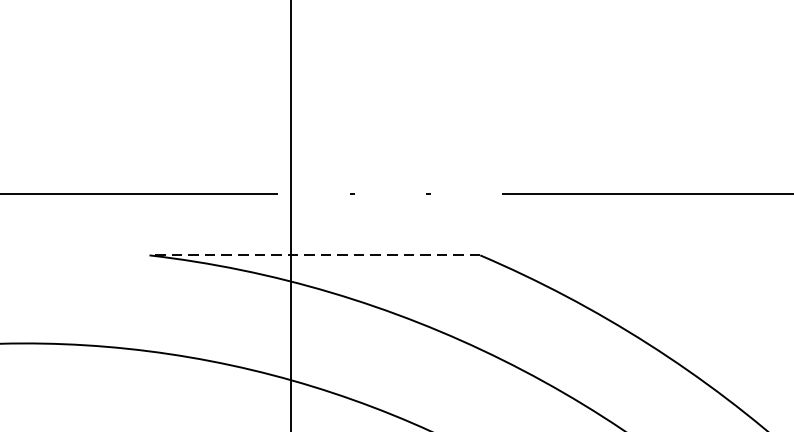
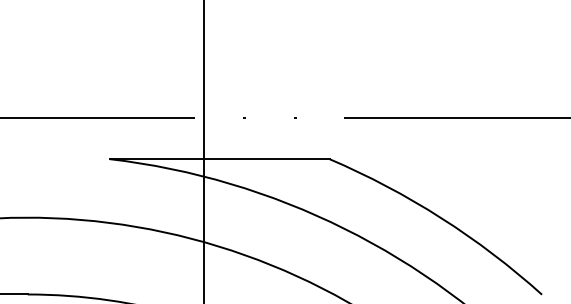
line: (314, 255) -> (219, 159), dashed -> solid

